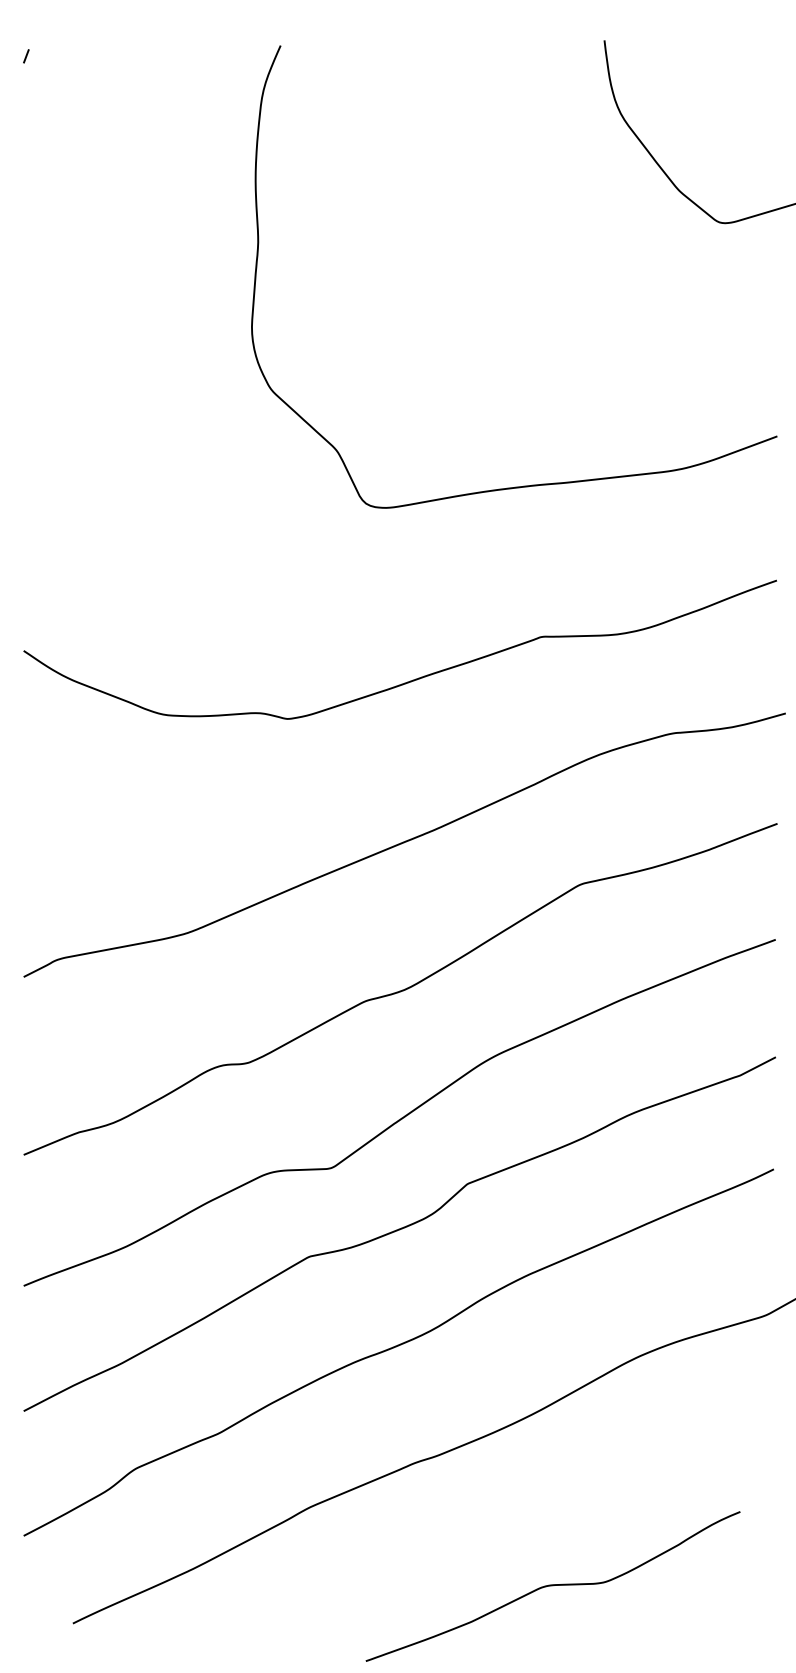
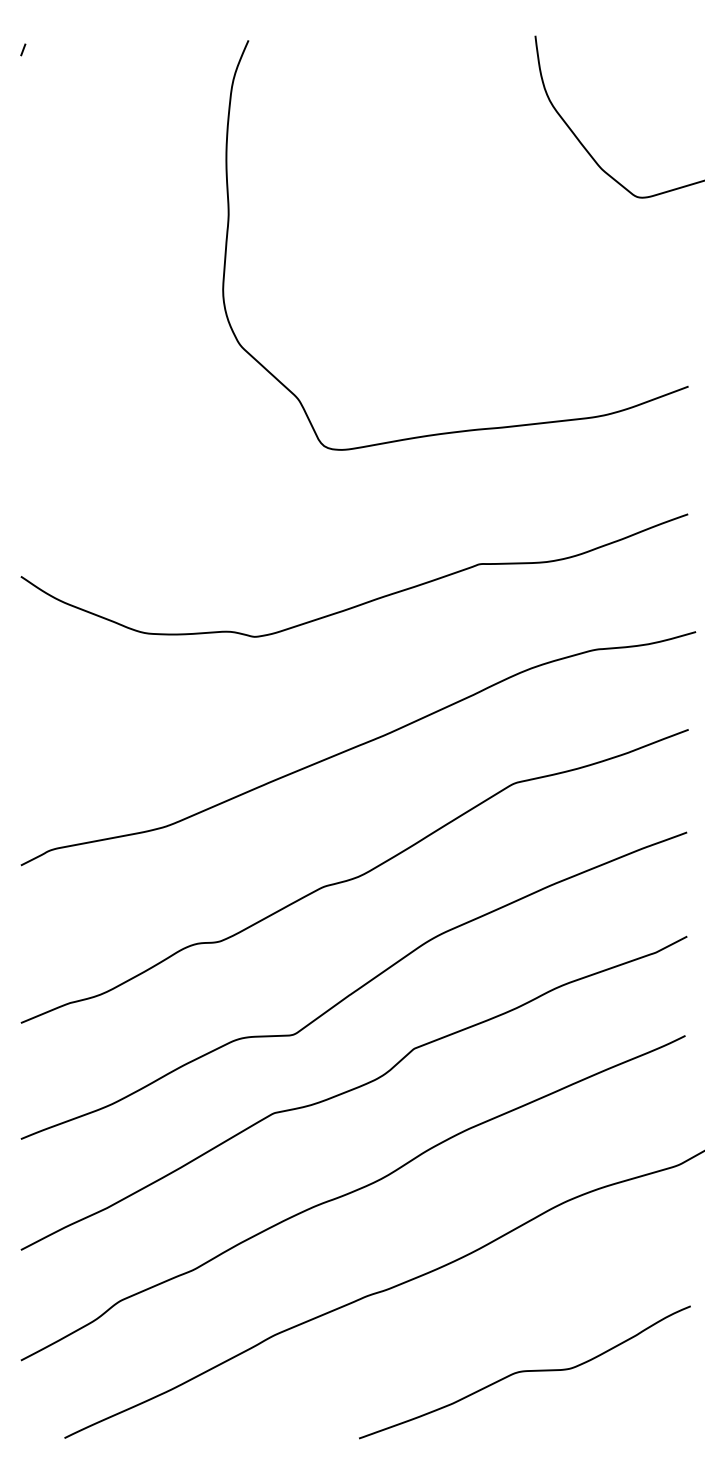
curve: (552, 1586) -> (524, 1372), moved

